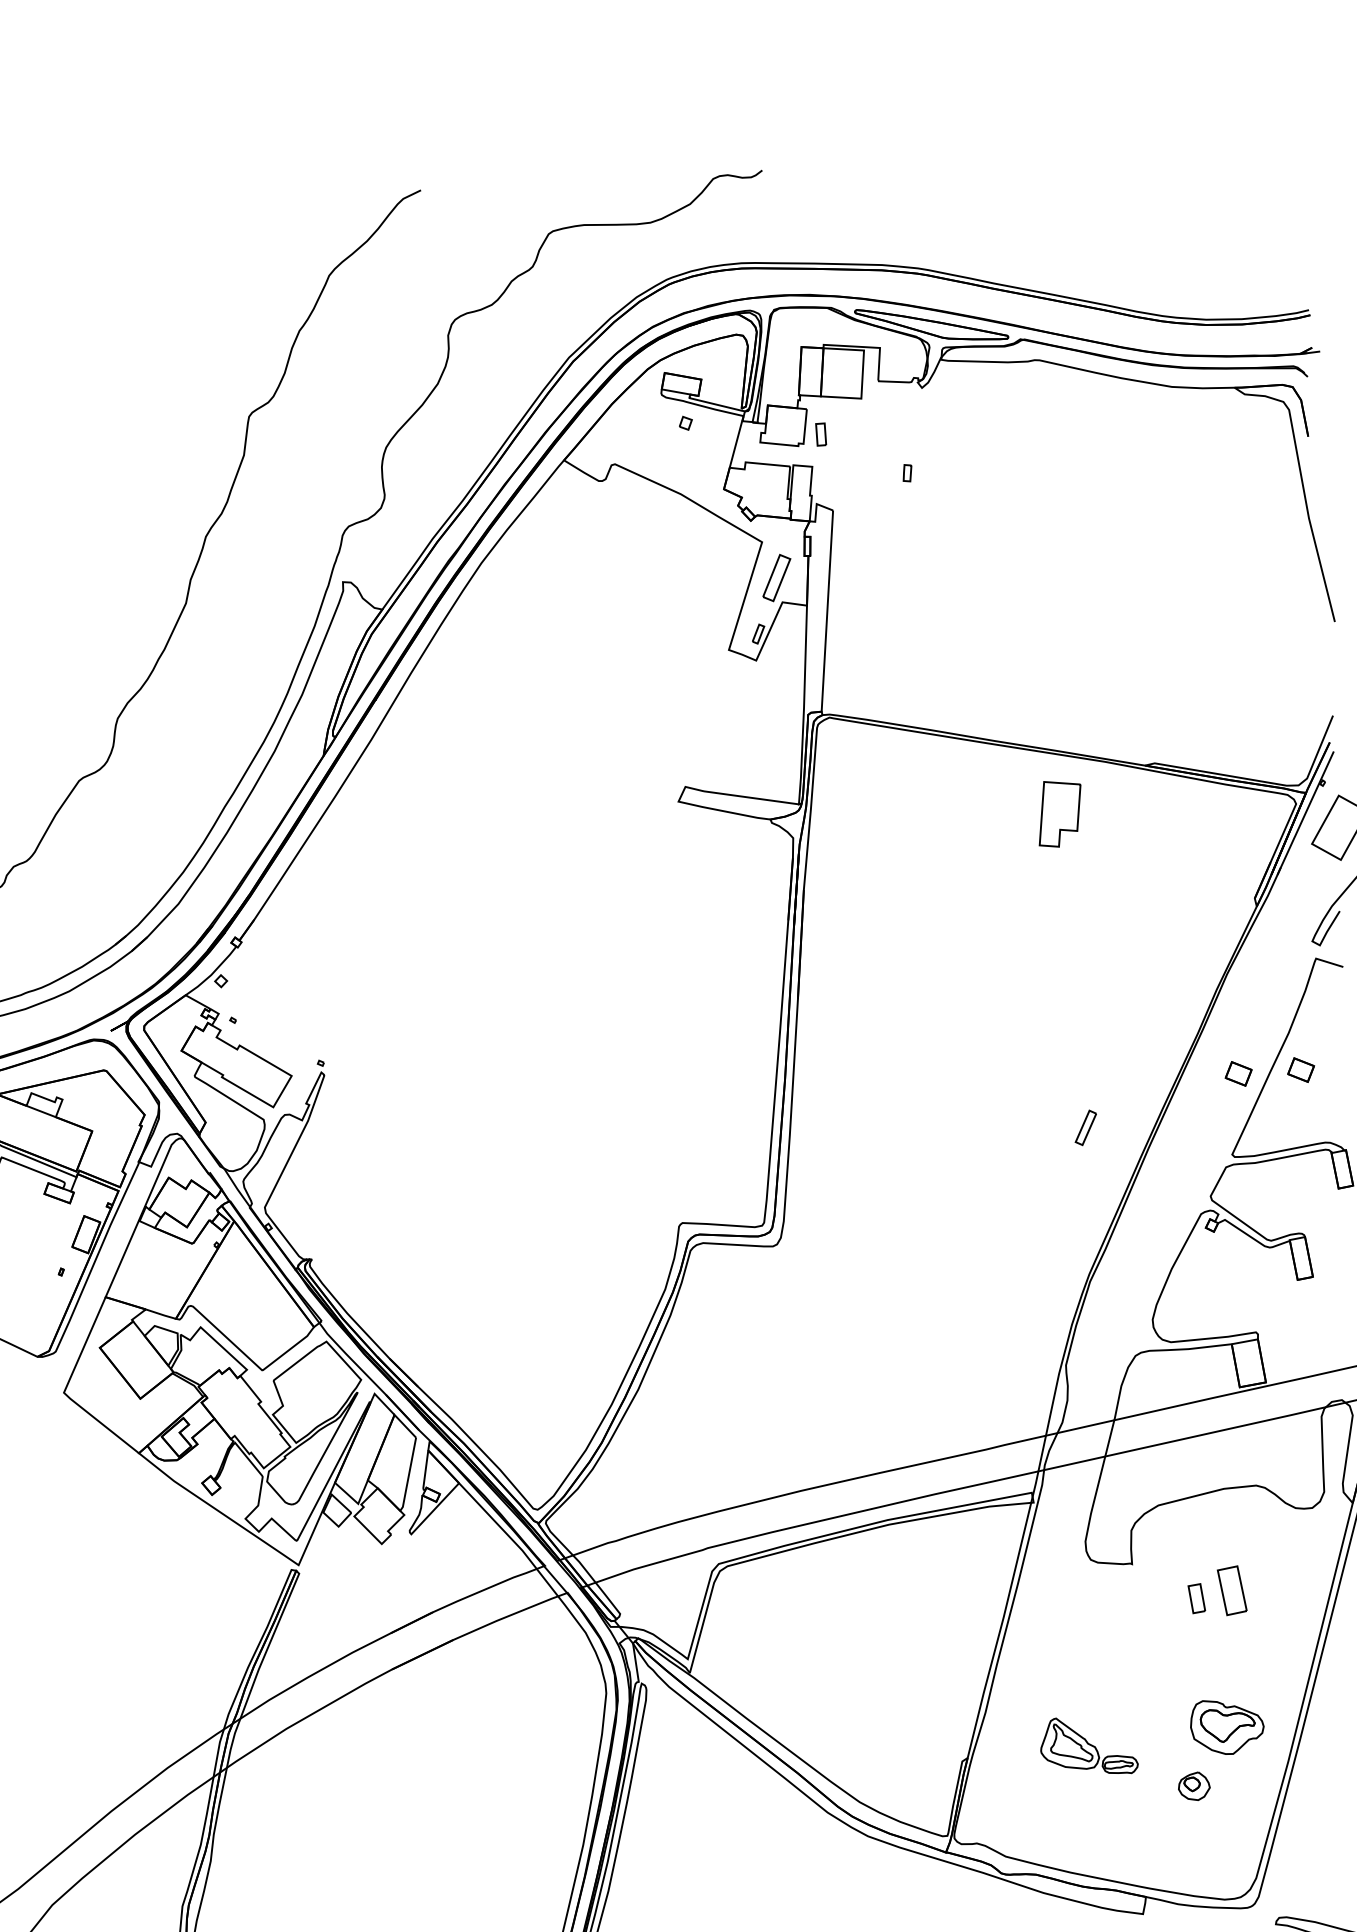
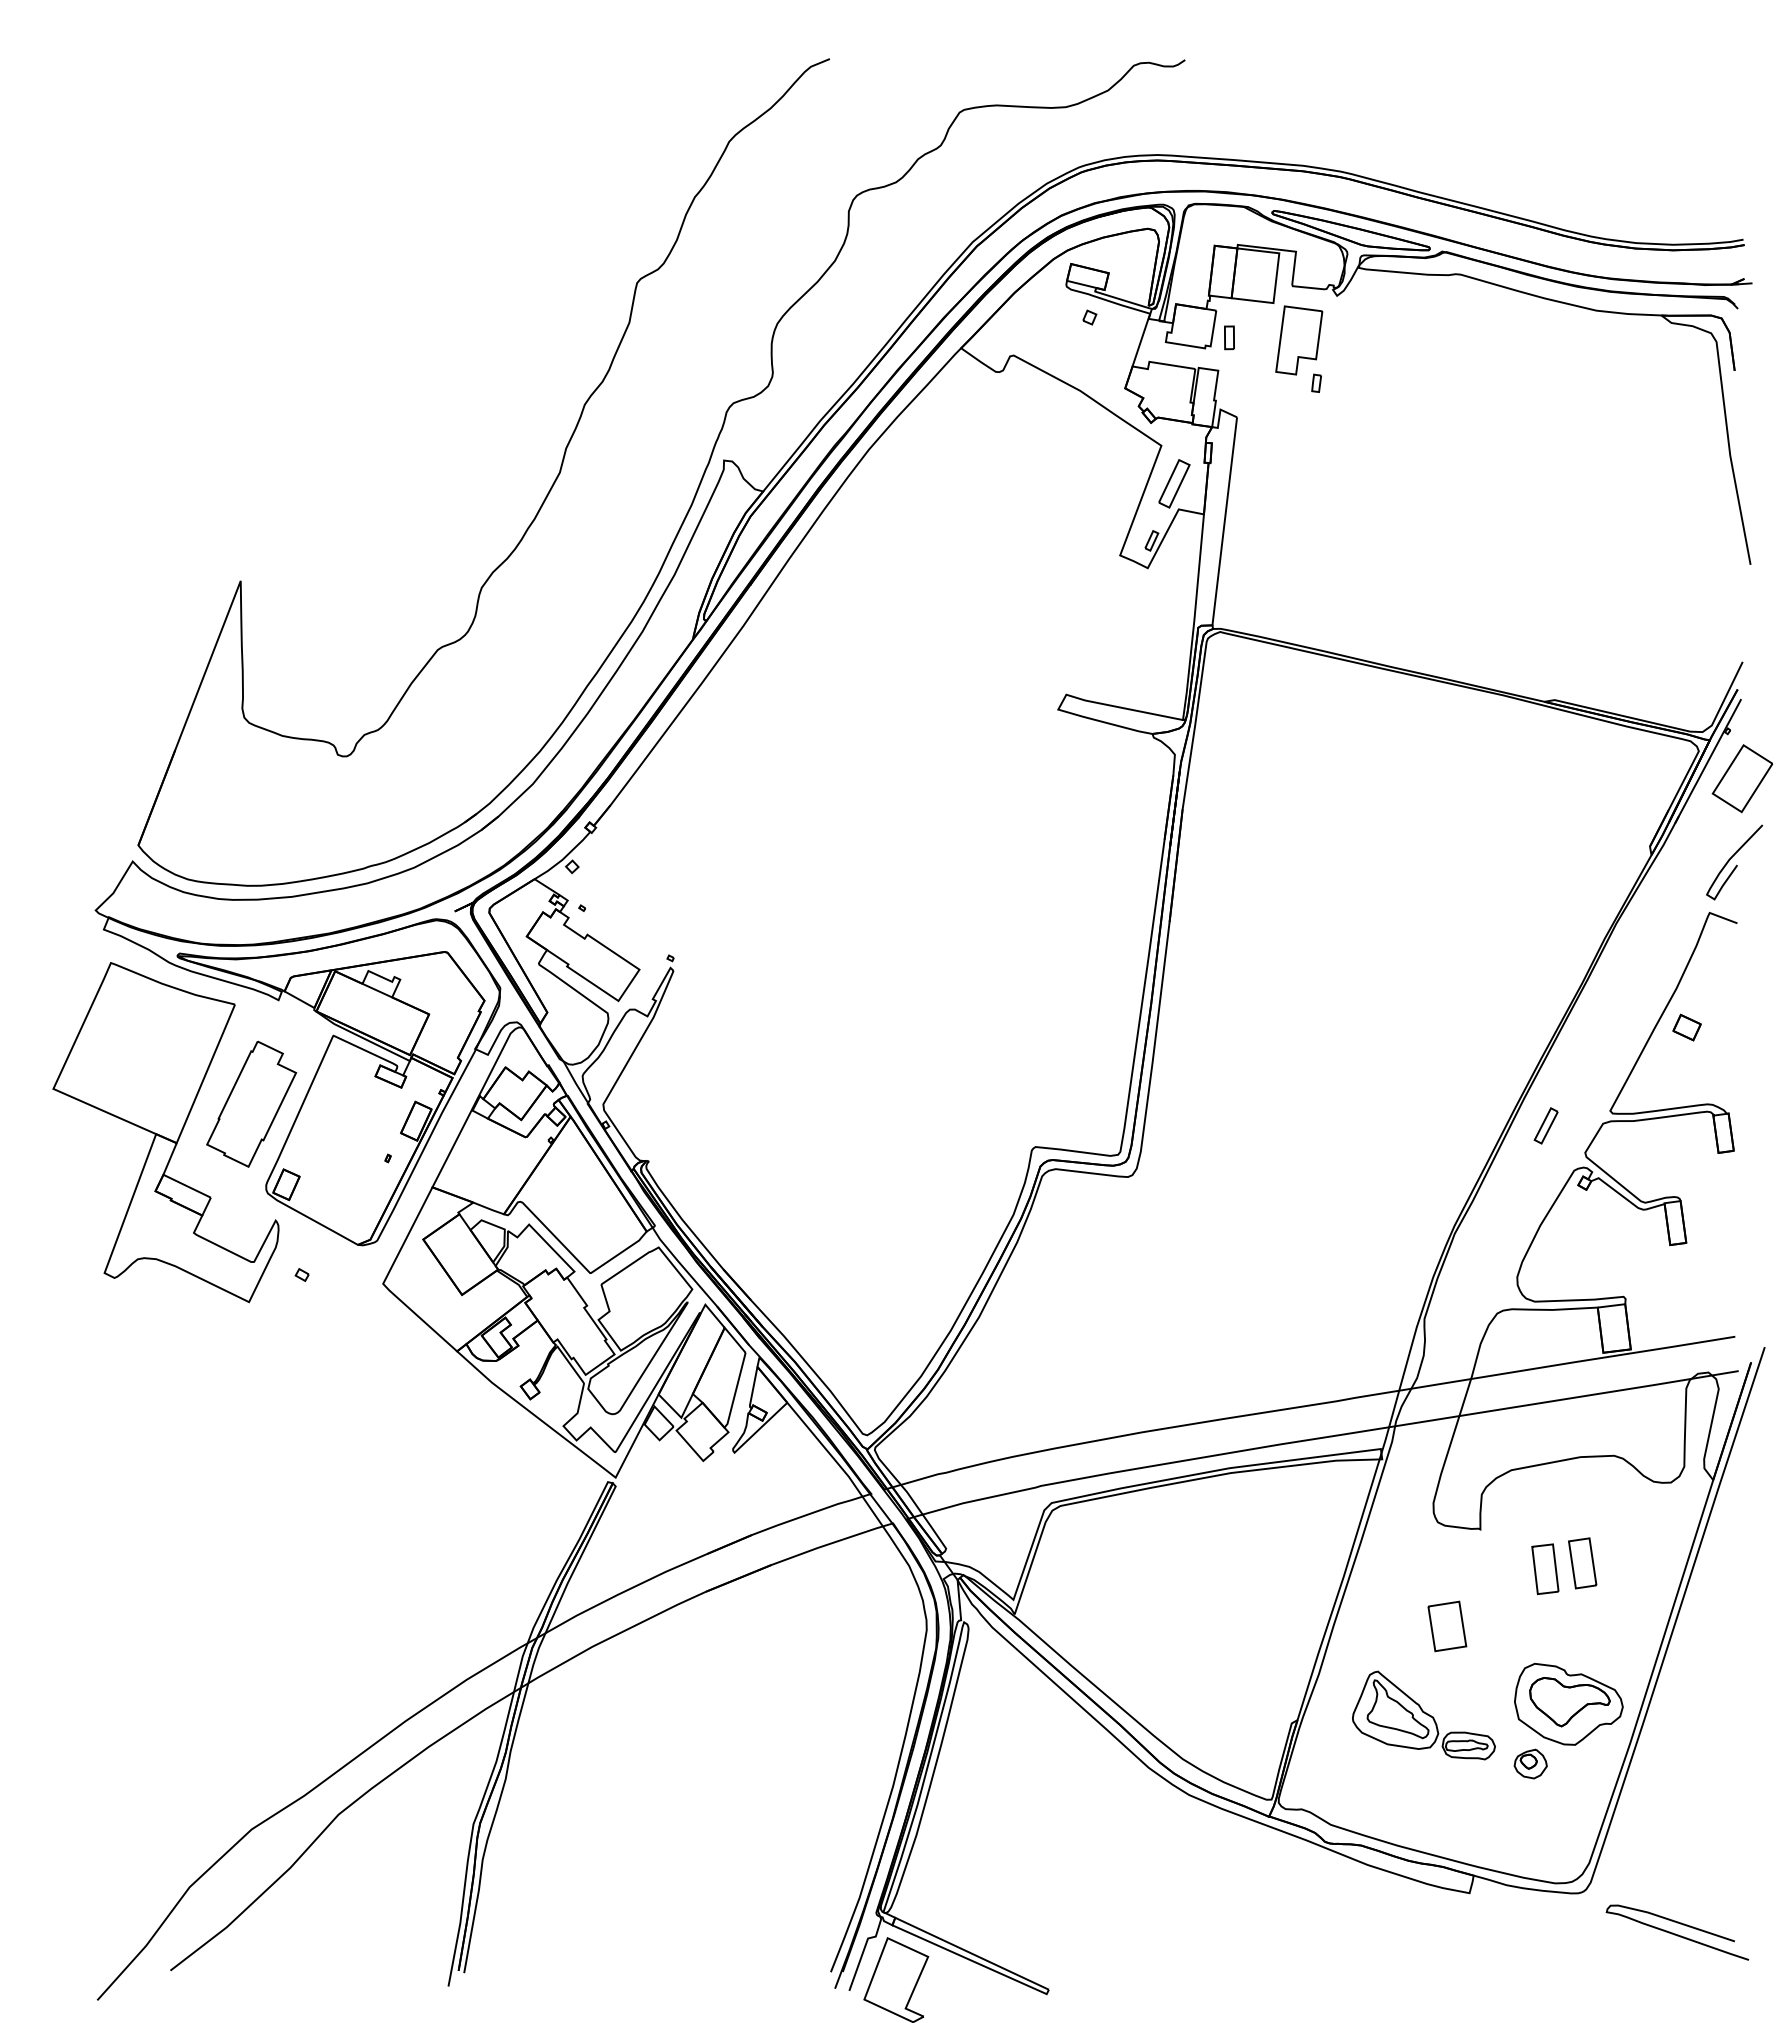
part: (1060, 813) -> (1299, 340), moved
part: (1238, 1073) -> (1621, 1027), removed
part: (1085, 1127) -> (1545, 1125), moved
part: (1196, 1598) -> (1545, 1569), size x1.67
part: (1106, 1659) -> (1447, 1626), added
part: (1226, 1727) -> (1568, 1704), size x1.43
part: (1088, 1746) -> (1423, 1715), size x1.43

